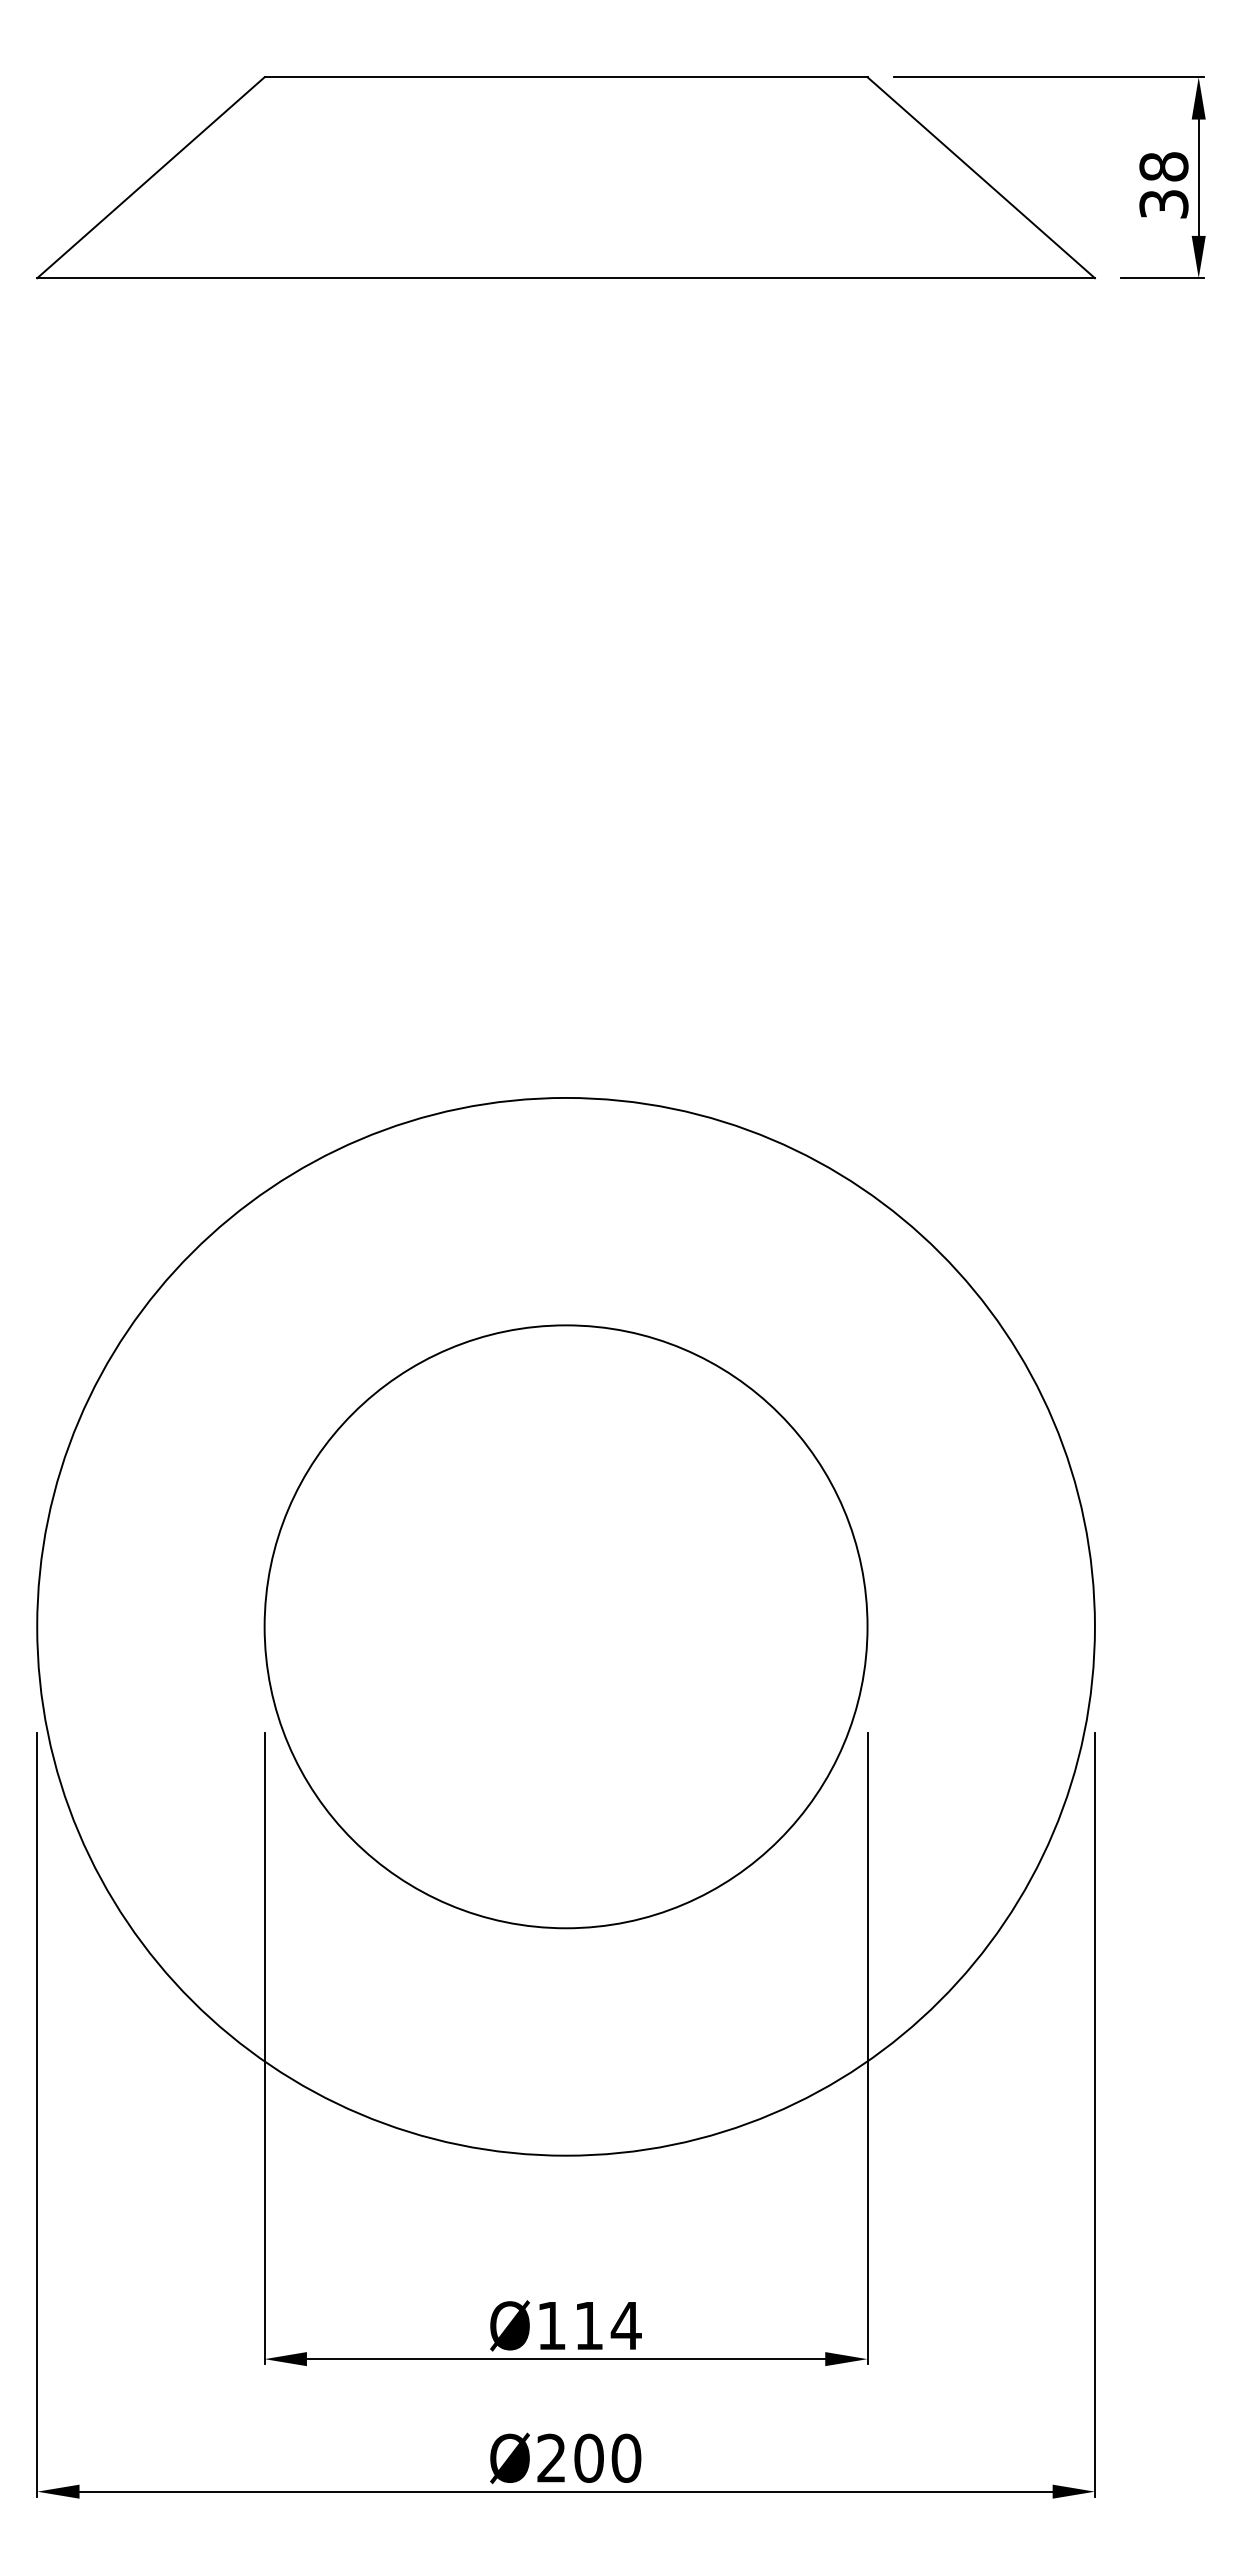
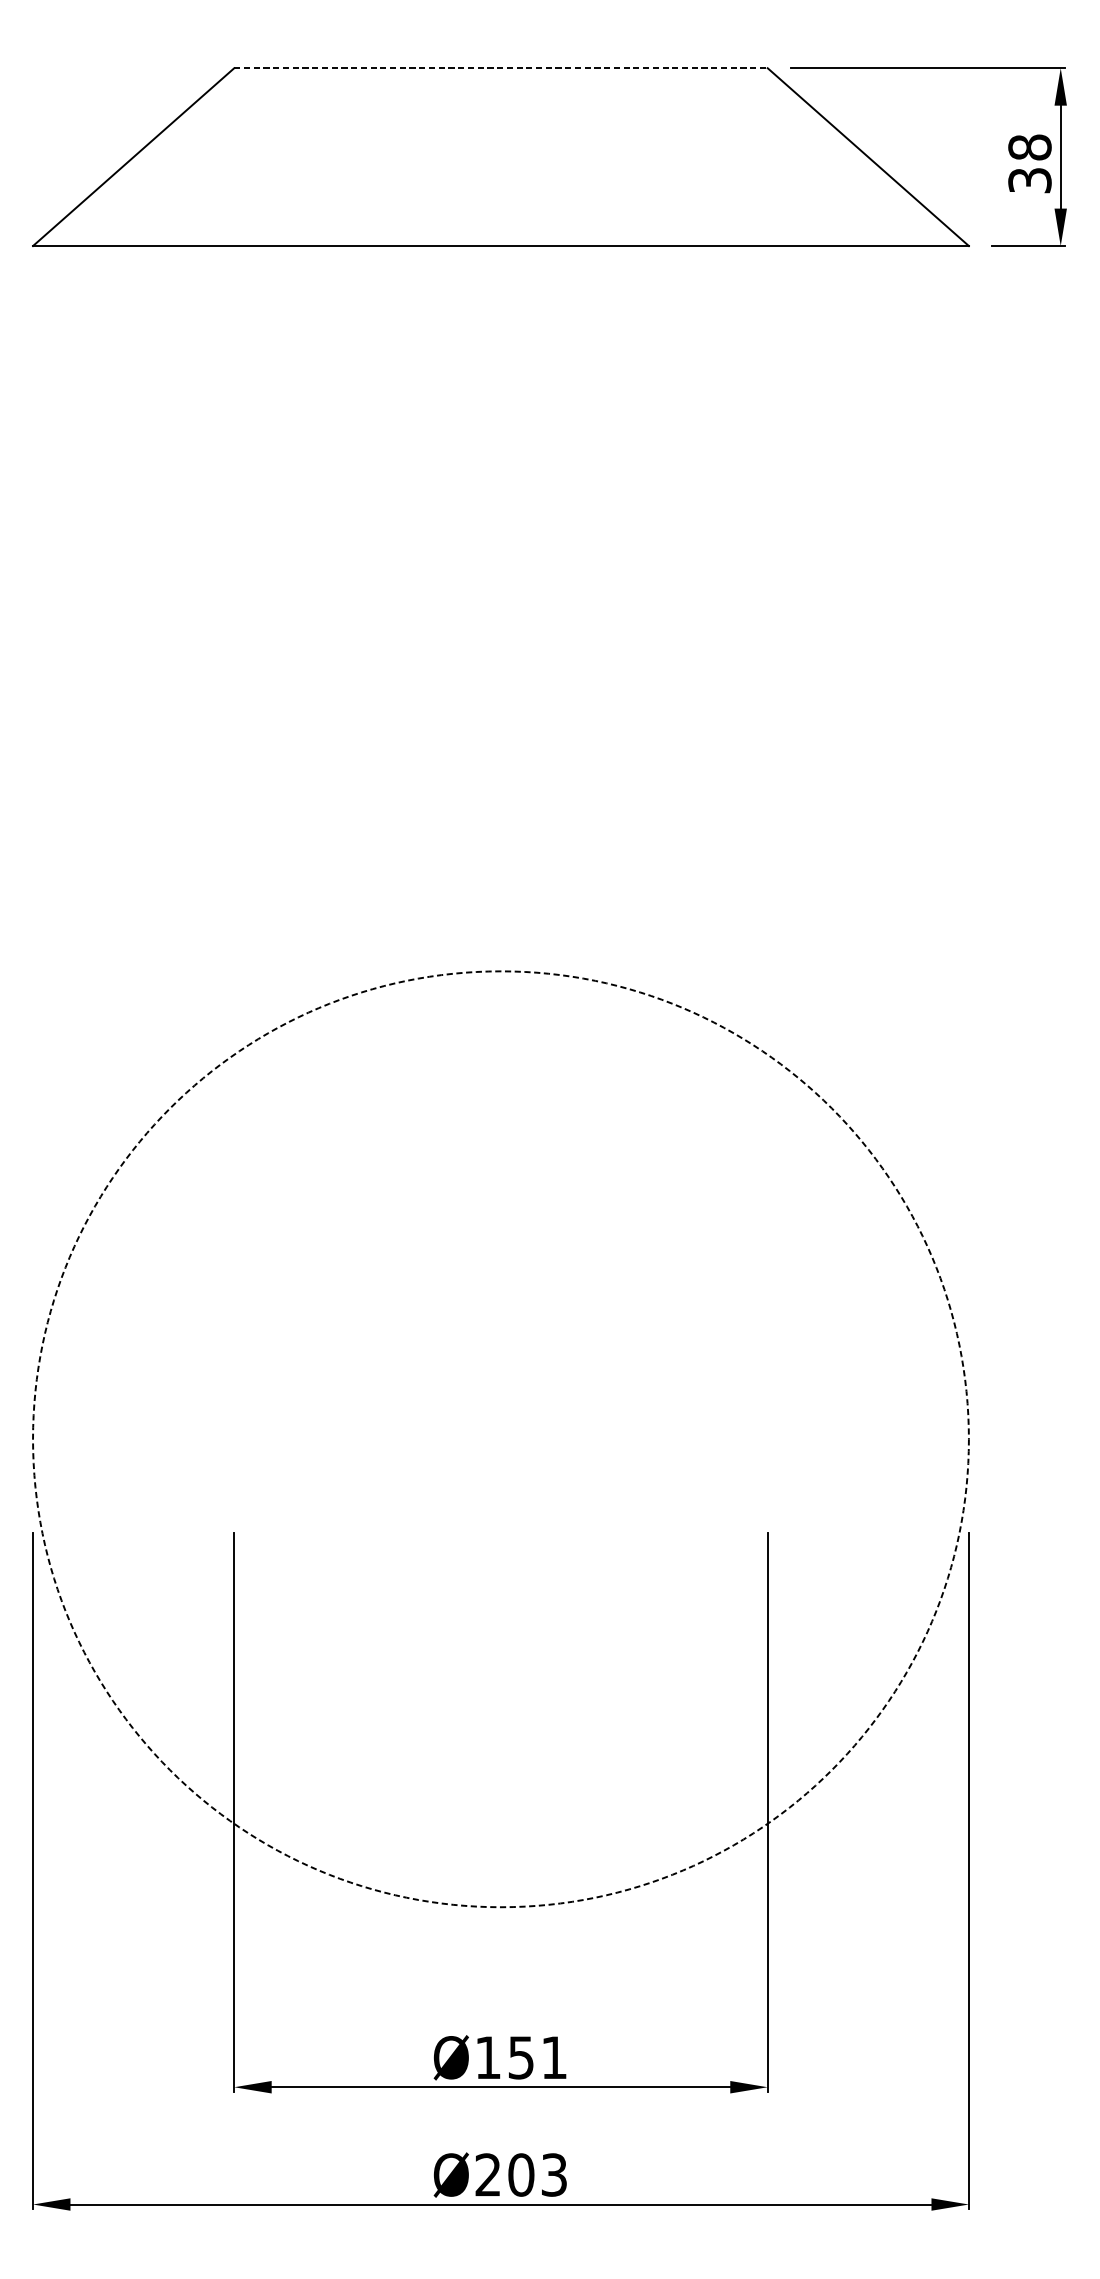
line: (566, 77) -> (501, 68), solid -> dashed
circle: (565, 1626) -> (500, 1439), removed
circle: (565, 1626) -> (500, 1439), solid -> dashed
text: (608, 2326) -> (538, 2058), Ø114 -> Ø151
text: (626, 2457) -> (554, 2174), Ø200 -> Ø203

